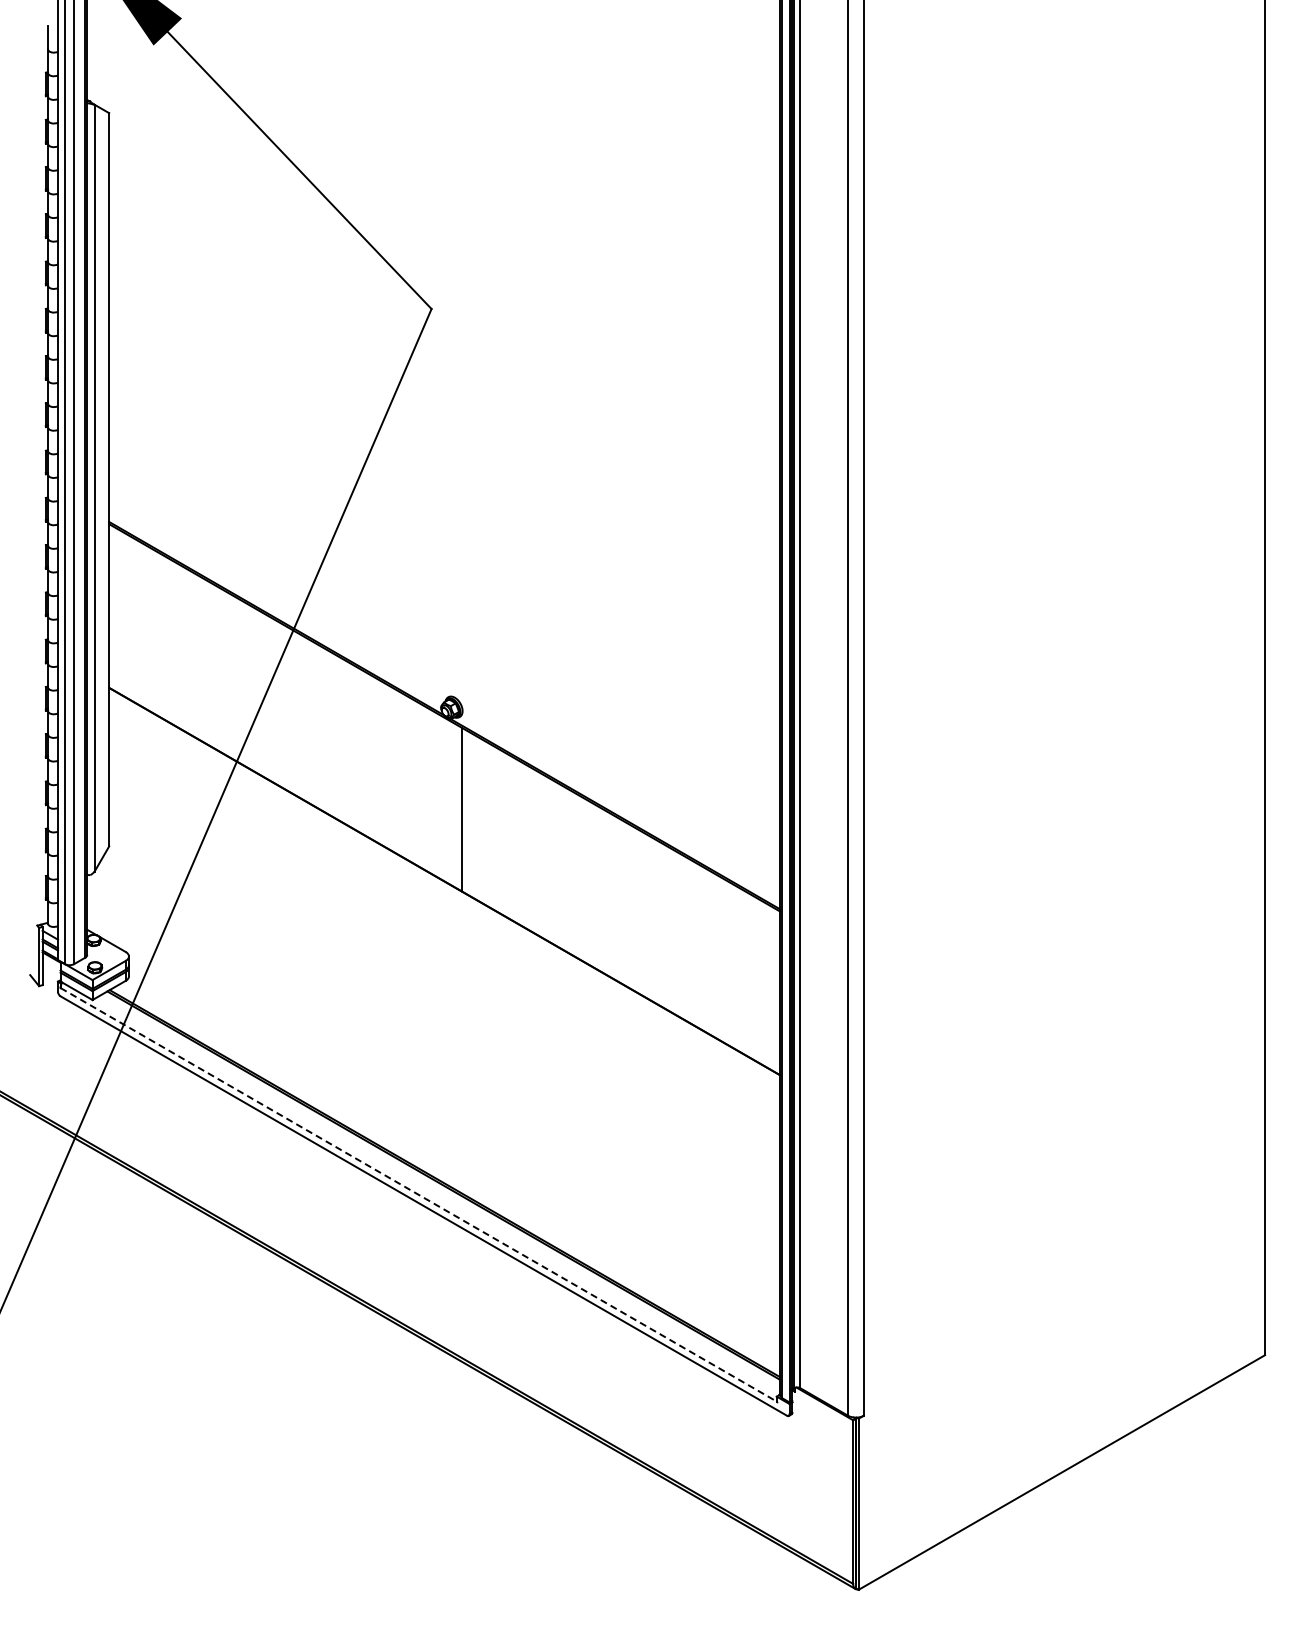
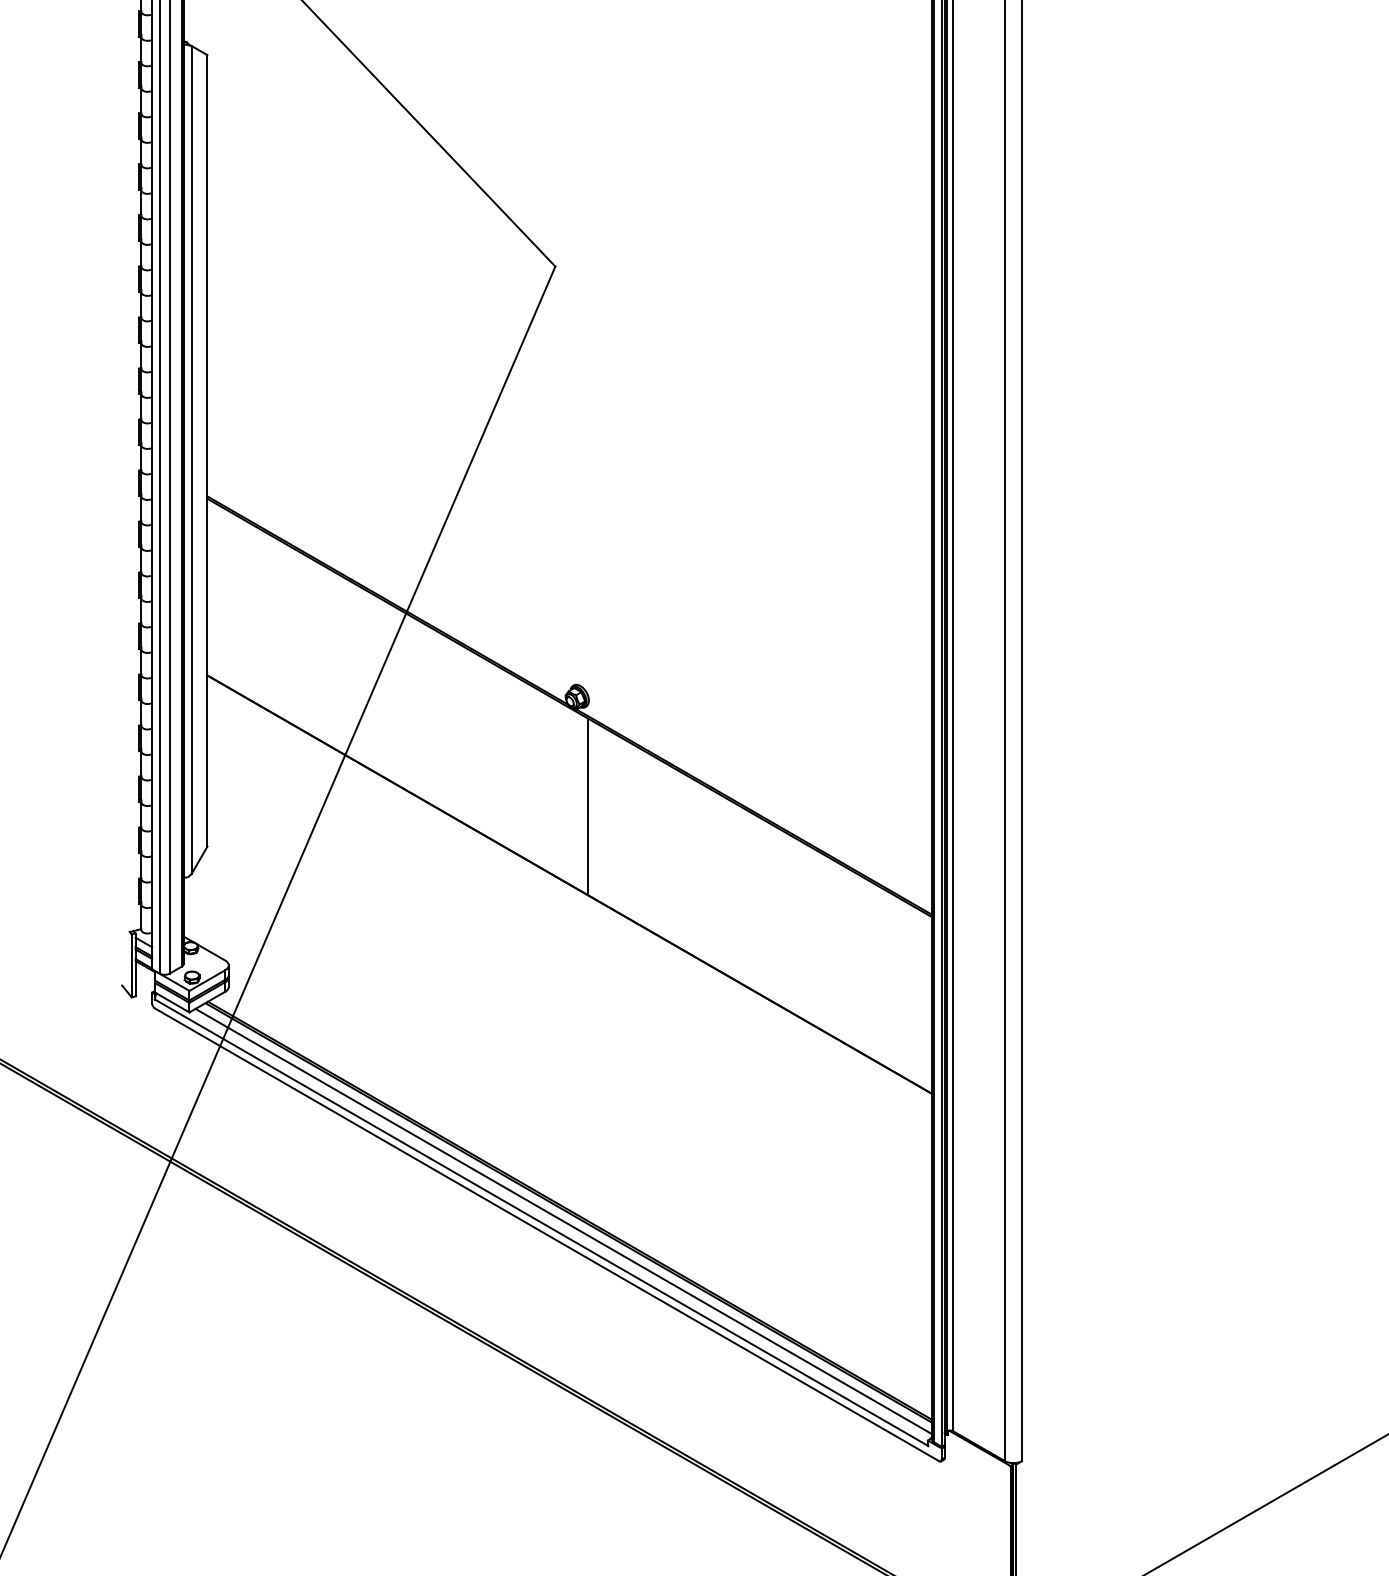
line: (439, 1193) -> (563, 1221), added
line: (418, 1194) -> (541, 1222), dashed -> solid

